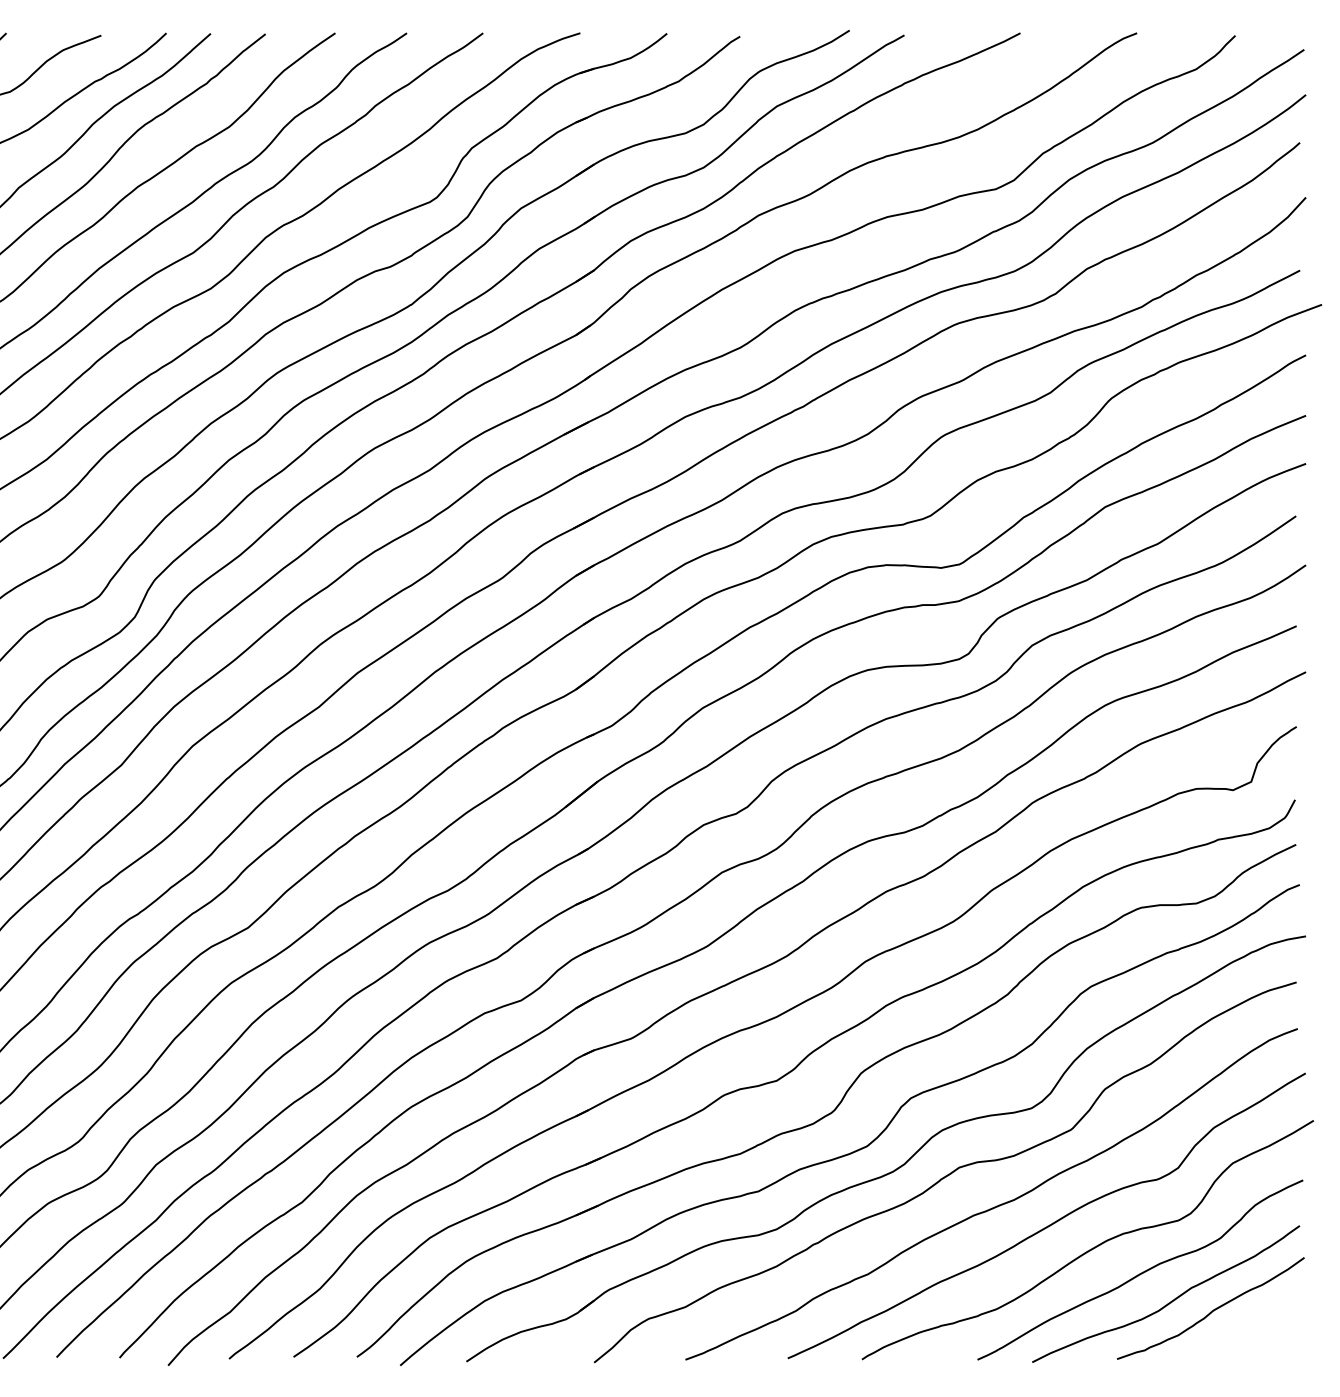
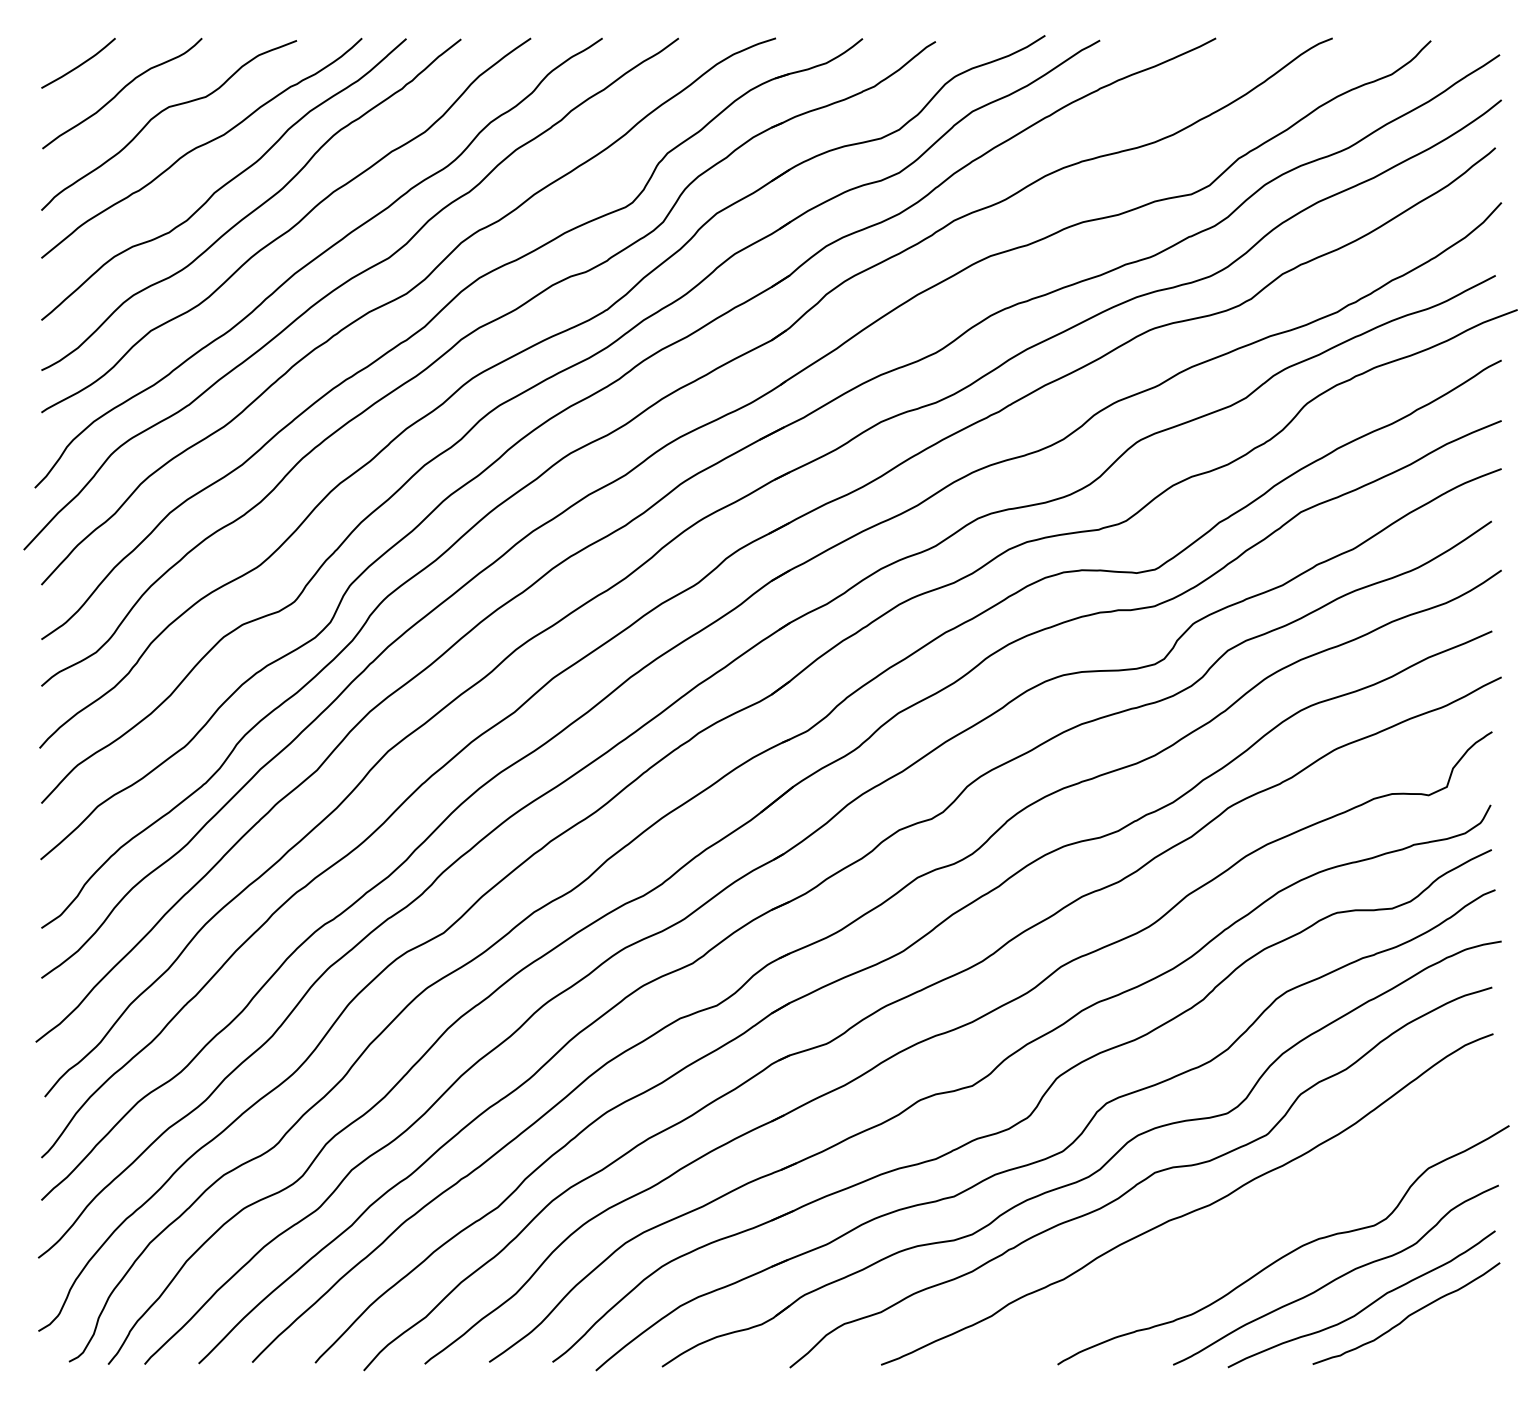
curve: (1052, 1222) -> (1248, 1227), removed

